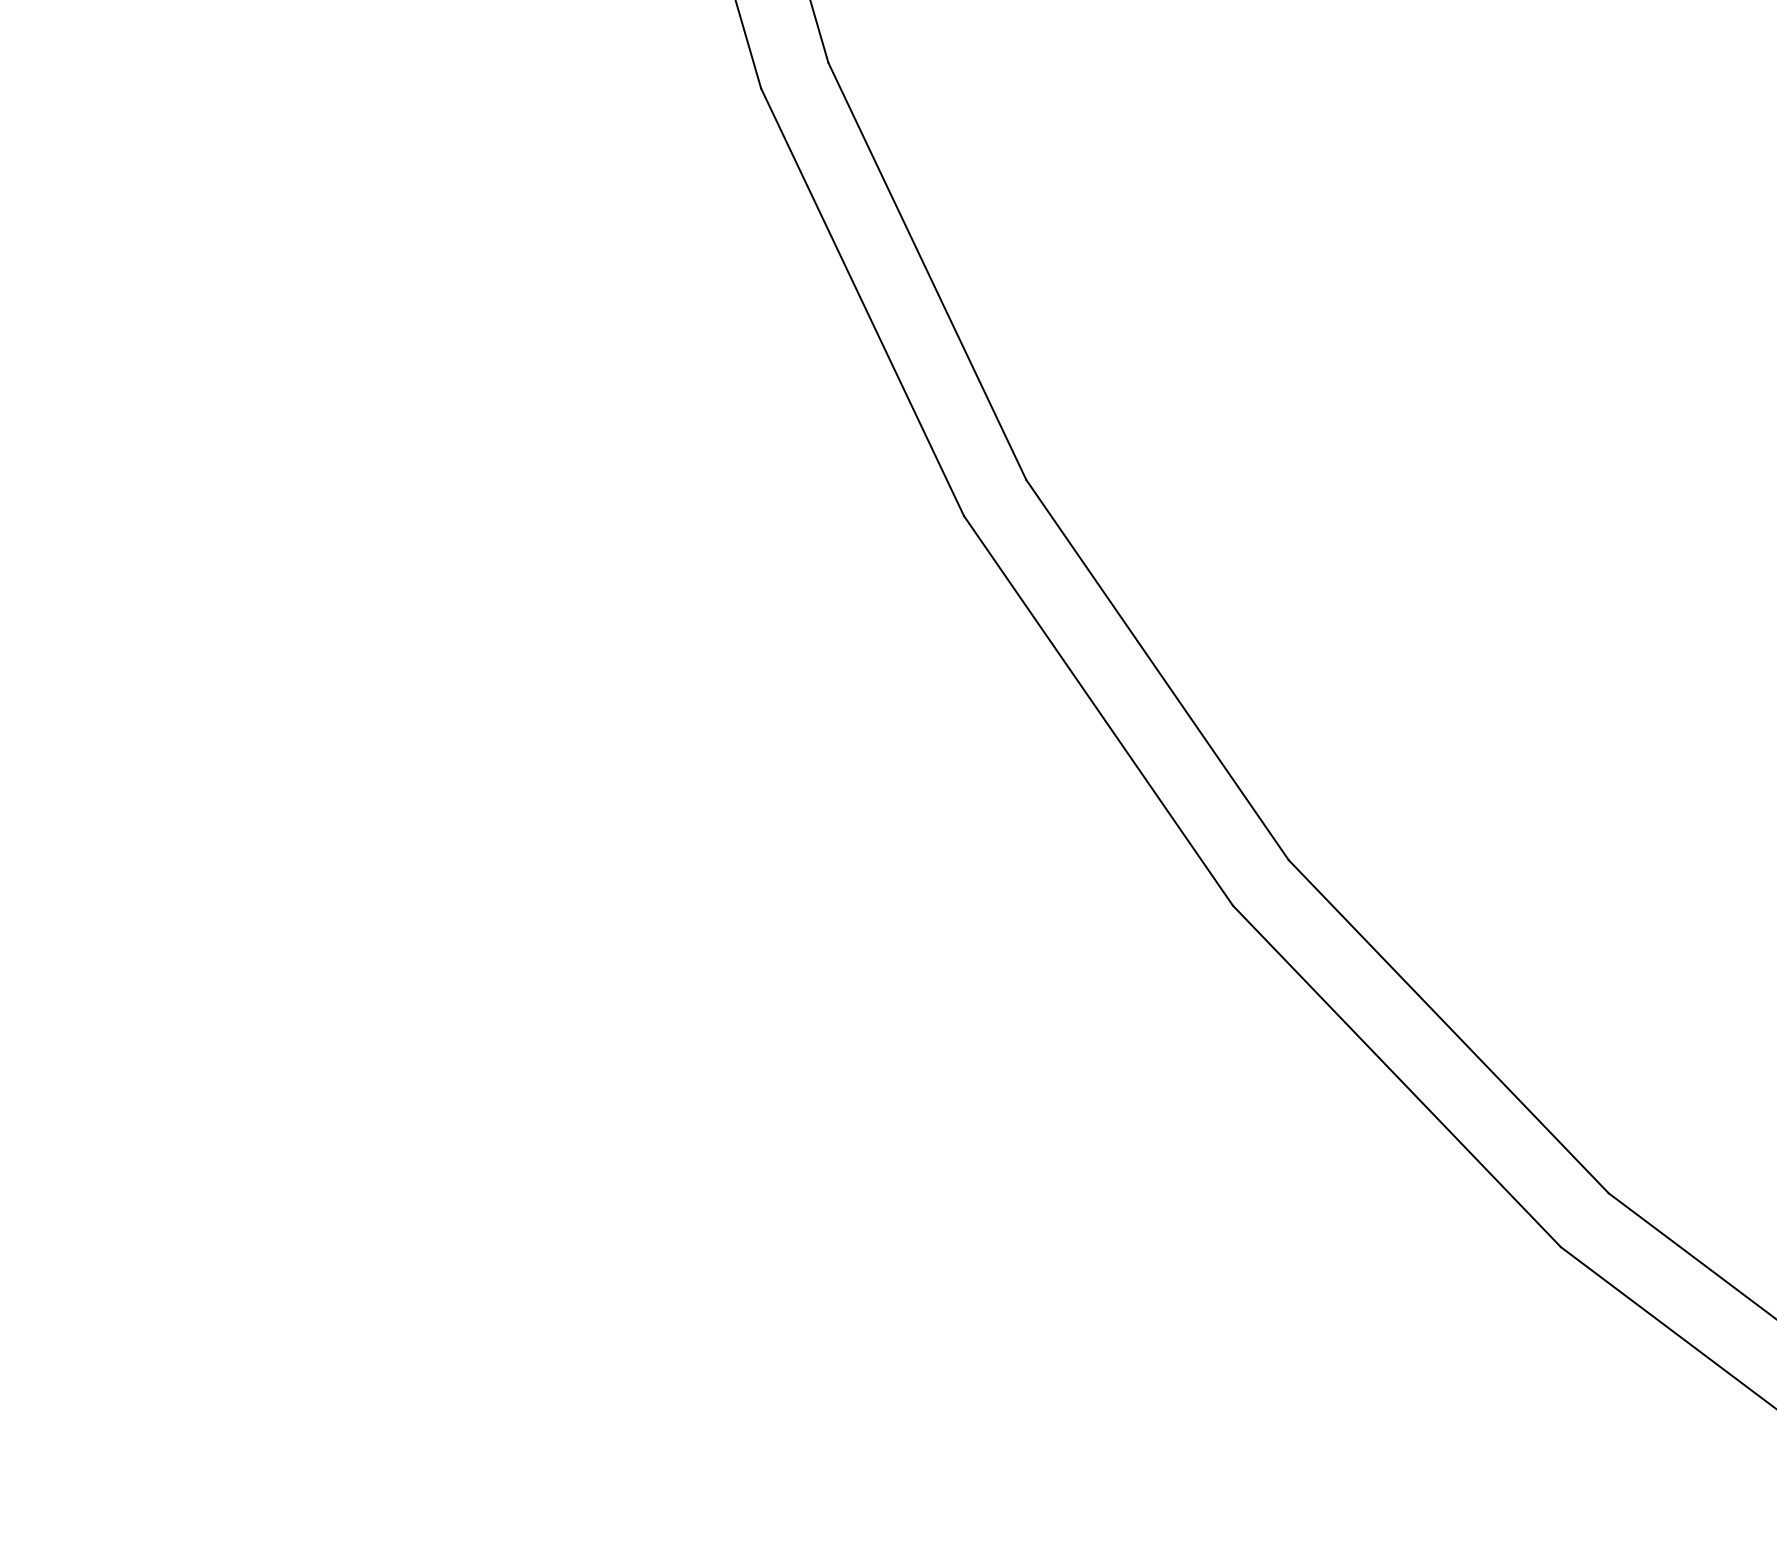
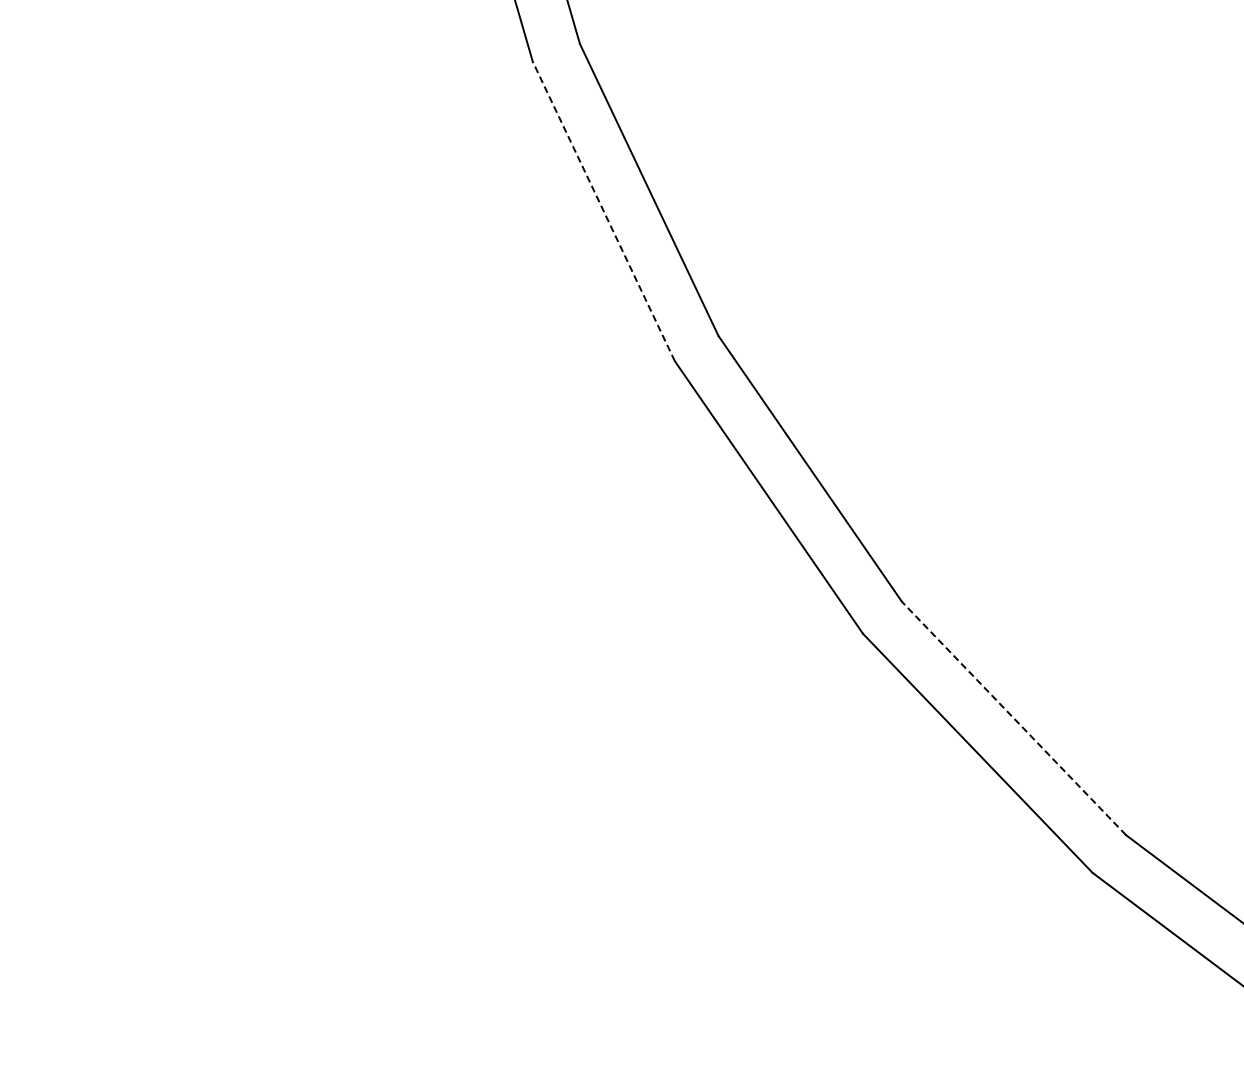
line: (862, 302) -> (603, 211), solid -> dashed
line: (1449, 1026) -> (1014, 718), solid -> dashed

